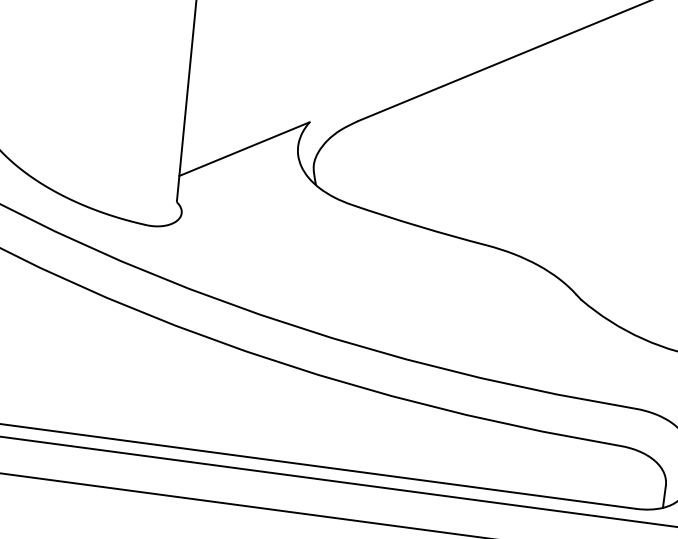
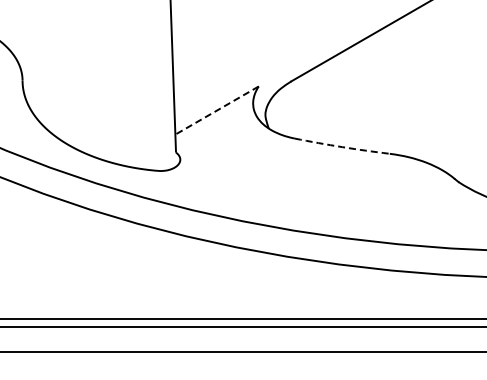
line: (243, 148) -> (216, 110), solid -> dashed
arc: (419, 227) -> (342, 147), solid -> dashed

